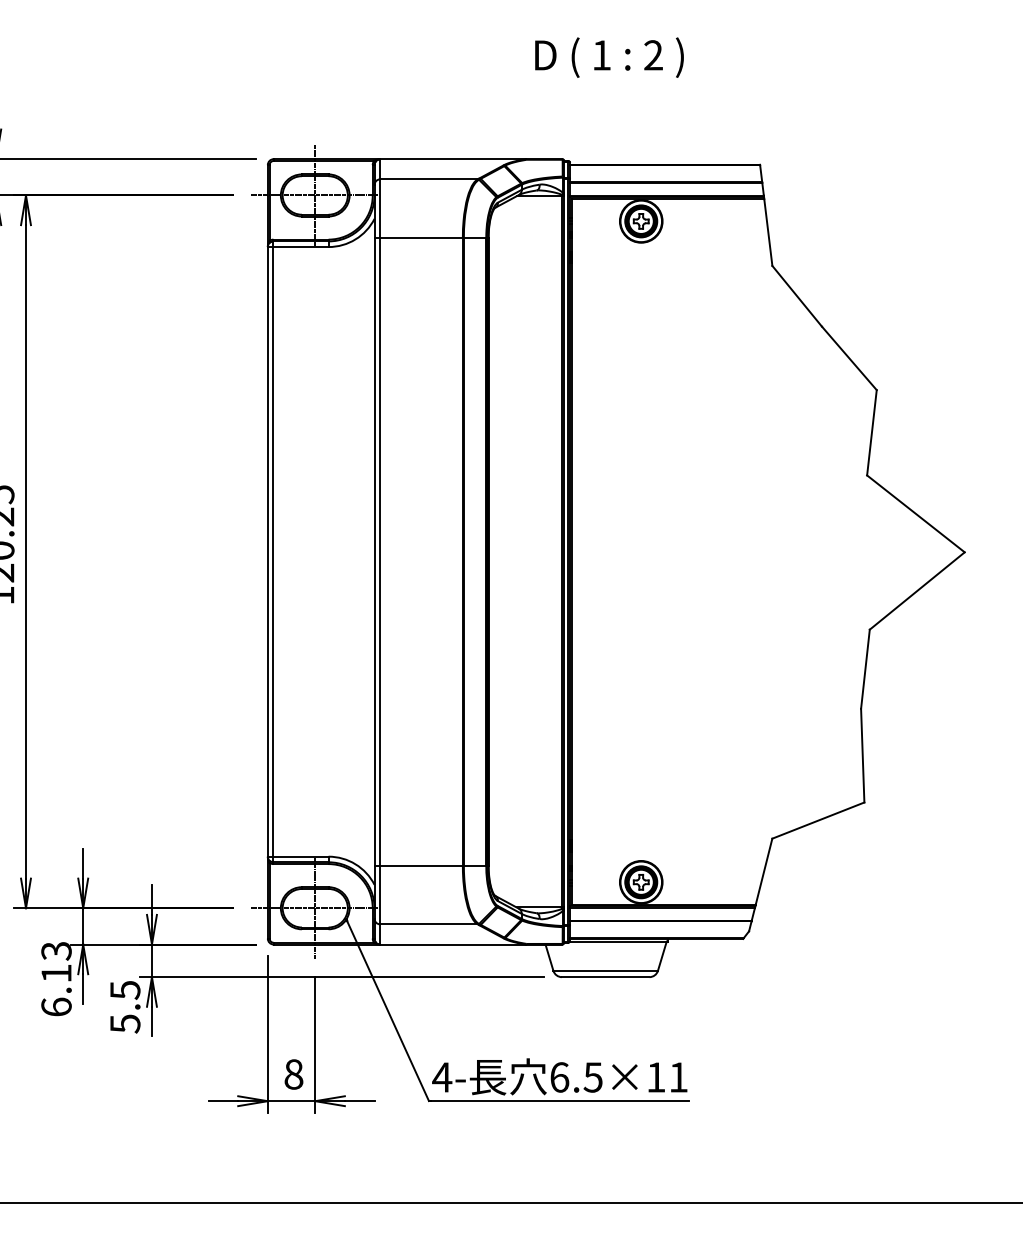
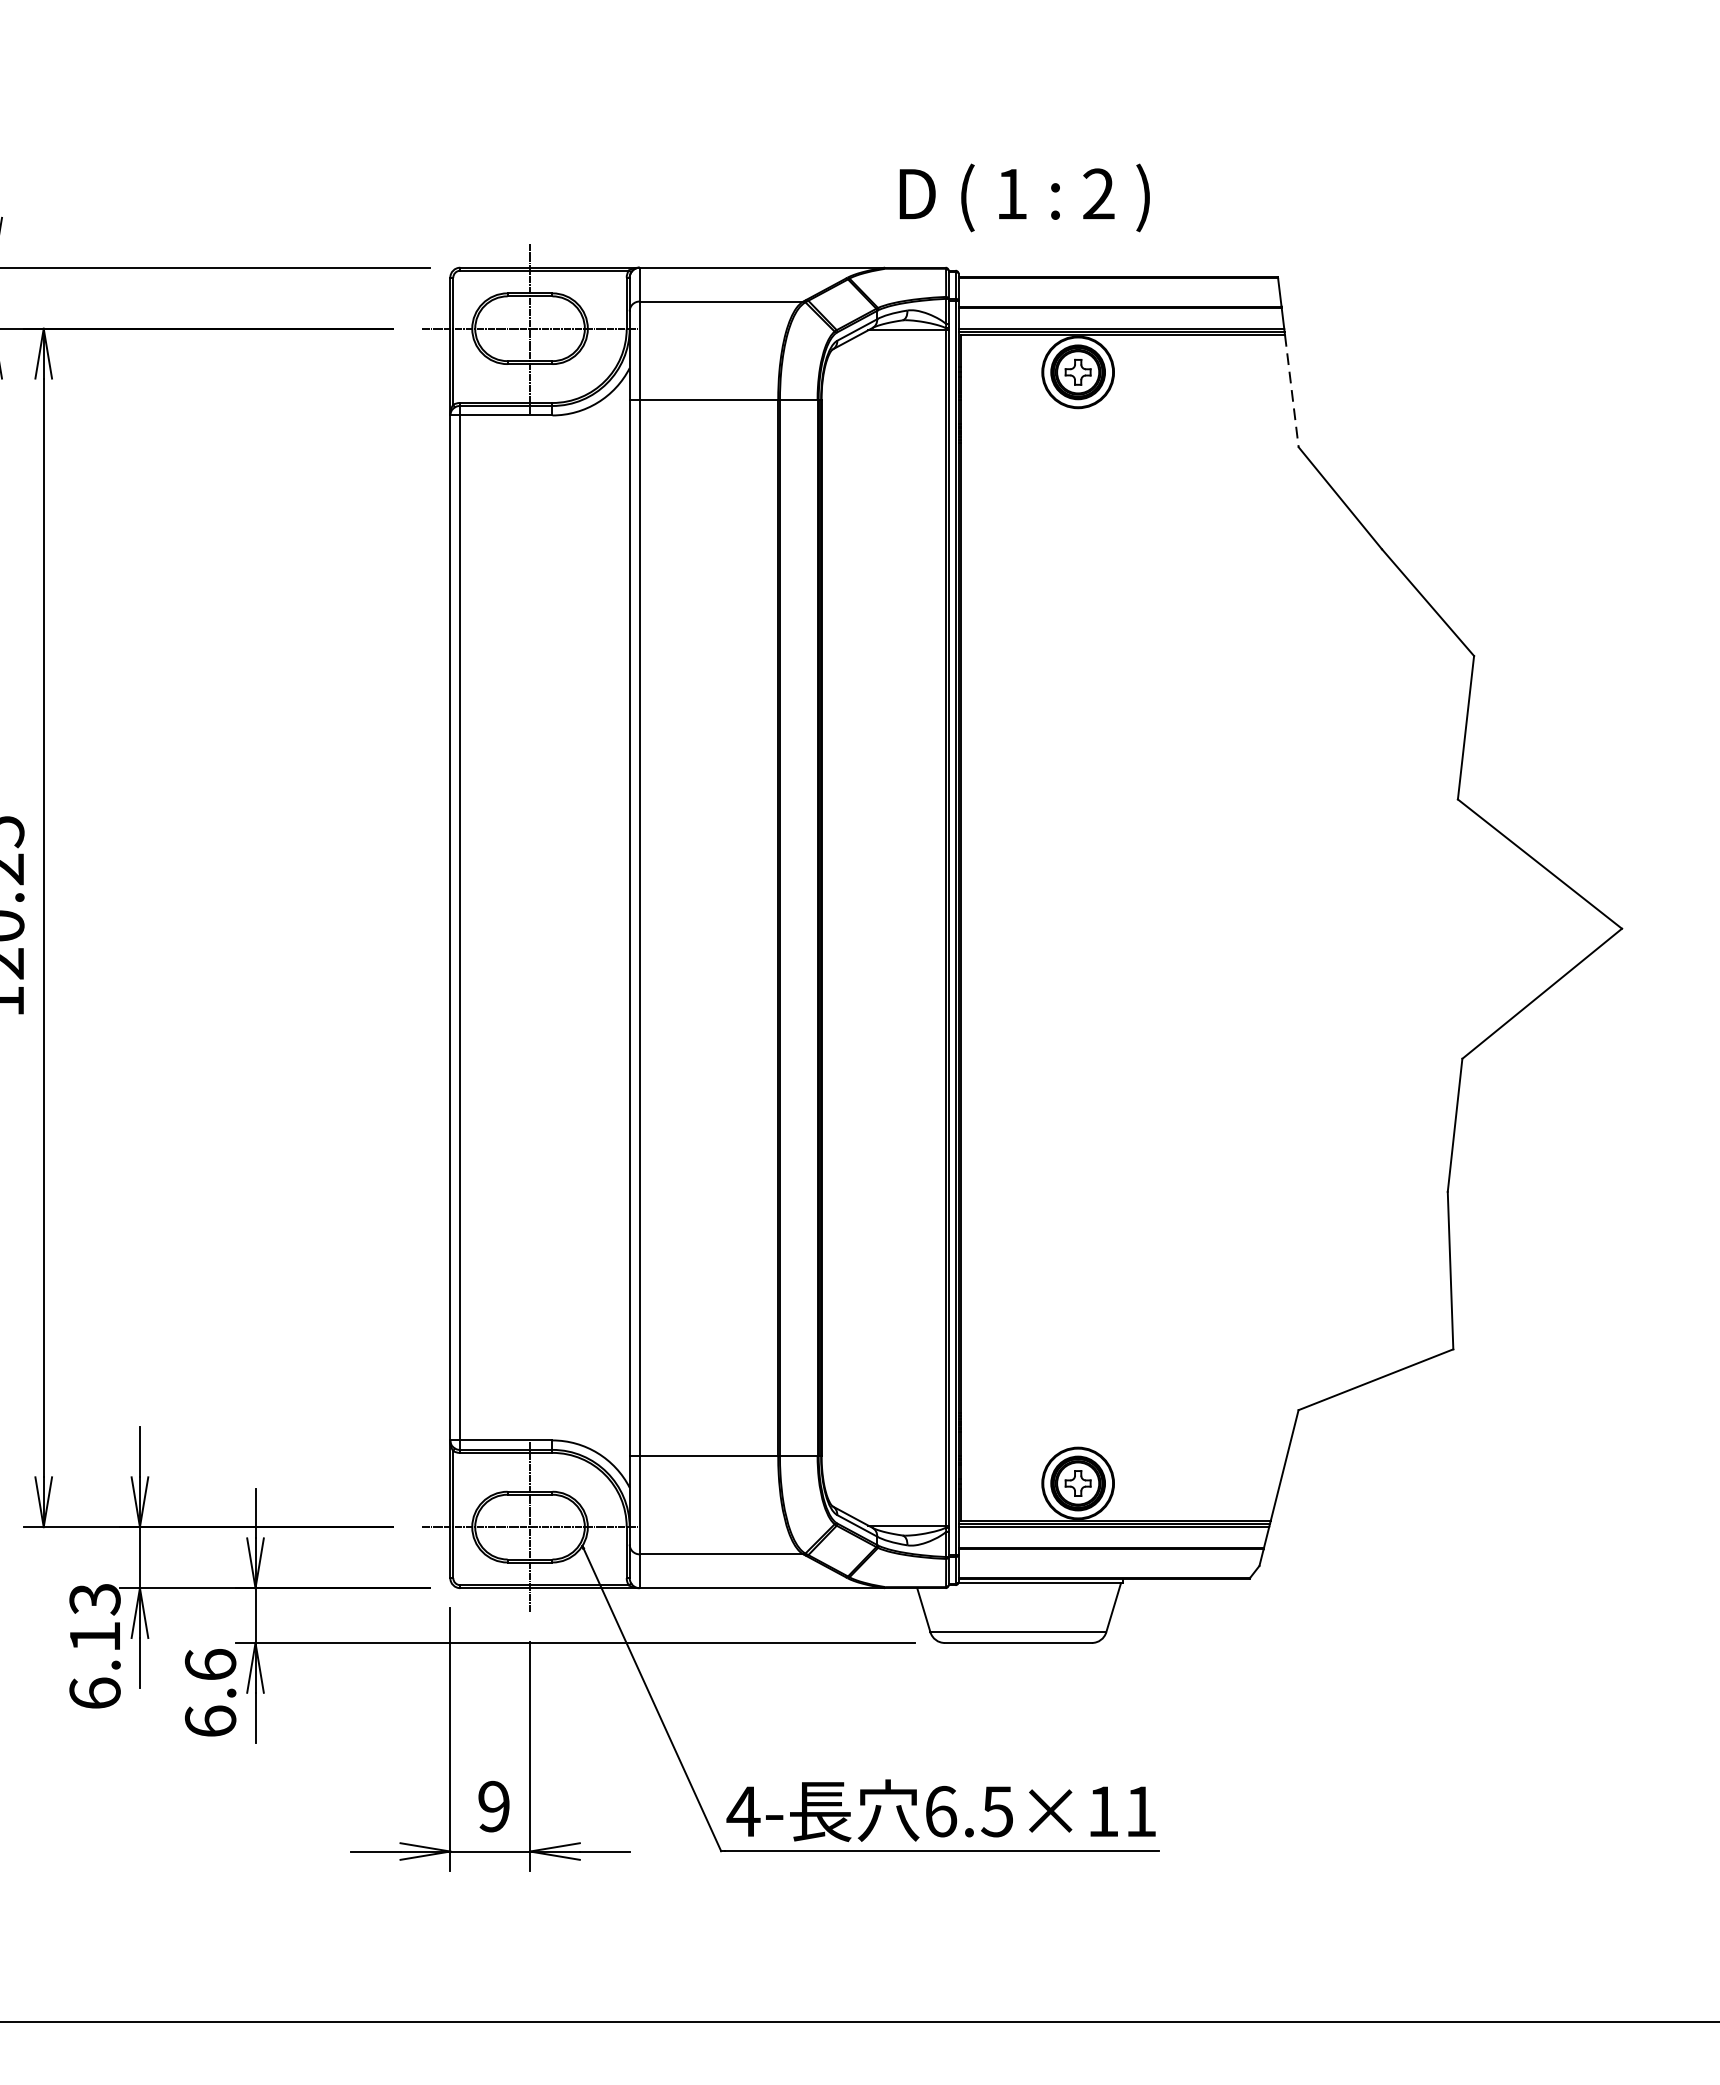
text: (609, 57) -> (1024, 197), moved
line: (768, 232) -> (1292, 390), solid -> dashed
text: (125, 1006) -> (211, 1692), 5.5 -> 6.6
text: (293, 1074) -> (493, 1806), 8 -> 9

